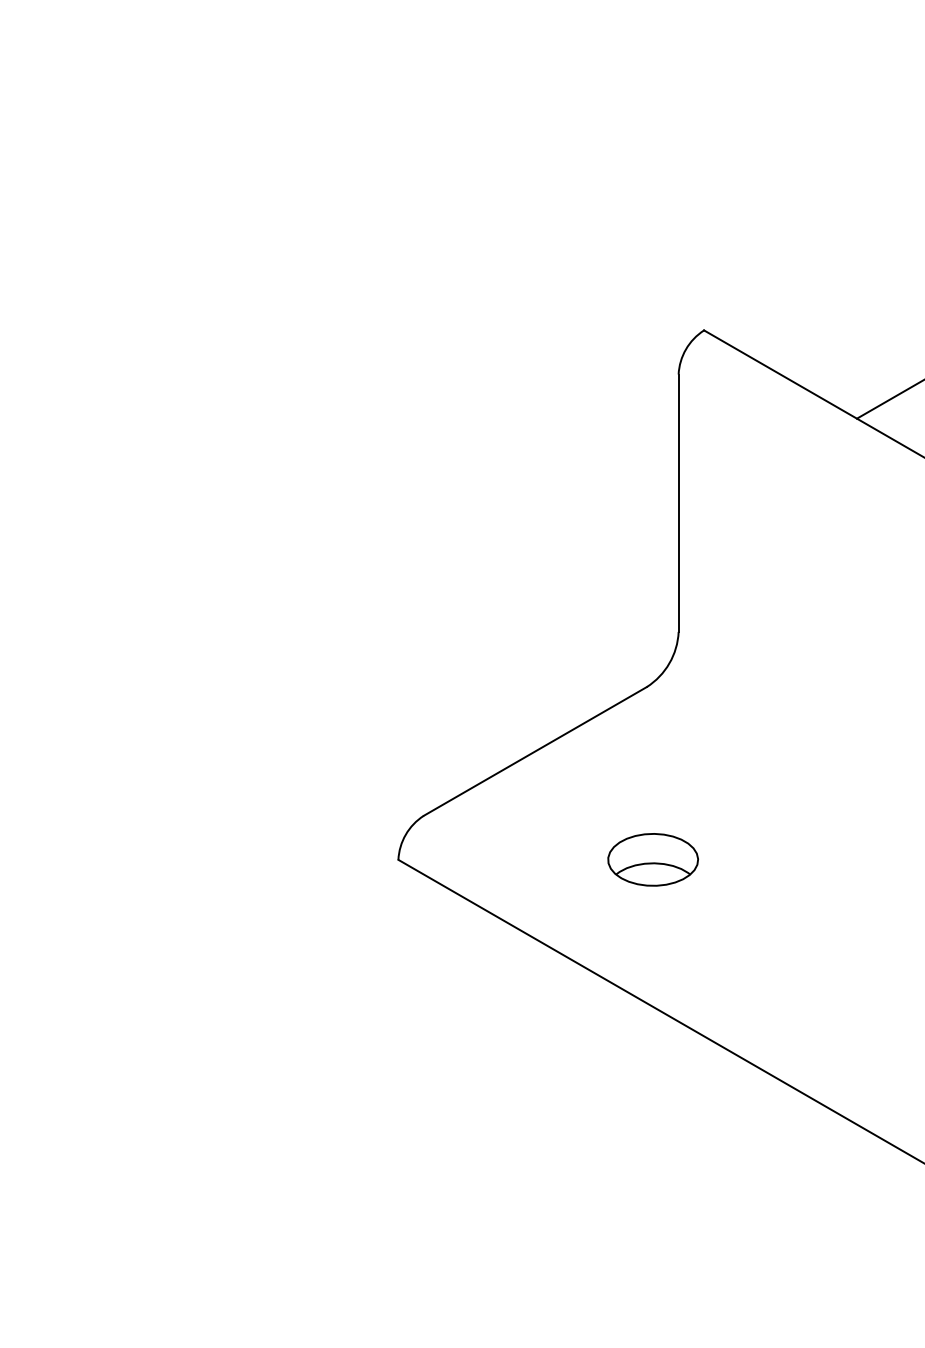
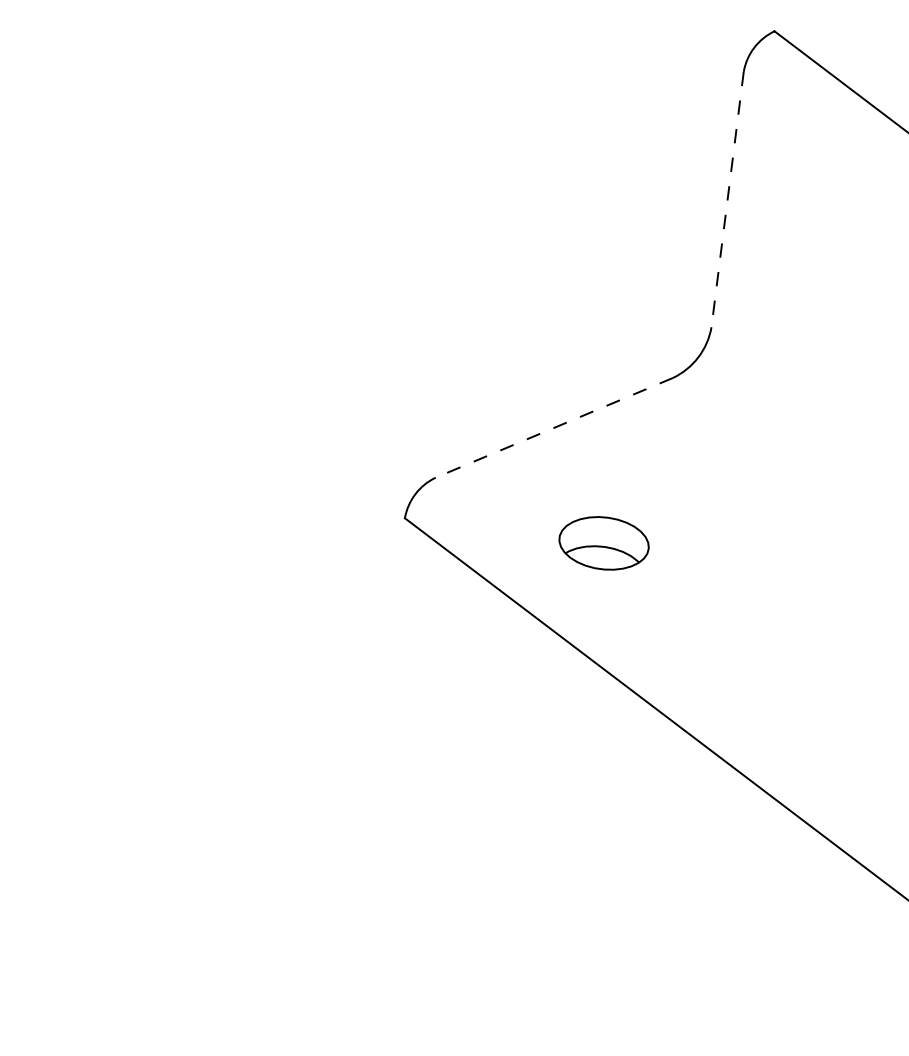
line: (678, 503) -> (727, 199), solid -> dashed
line: (535, 751) -> (554, 427), solid -> dashed
part: (652, 859) -> (603, 542), moved

